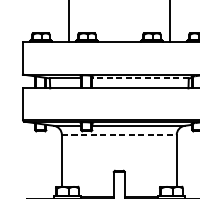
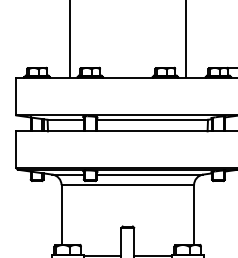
line: (140, 78) -> (152, 119), dashed -> solid
line: (119, 135) -> (128, 185), dashed -> solid

